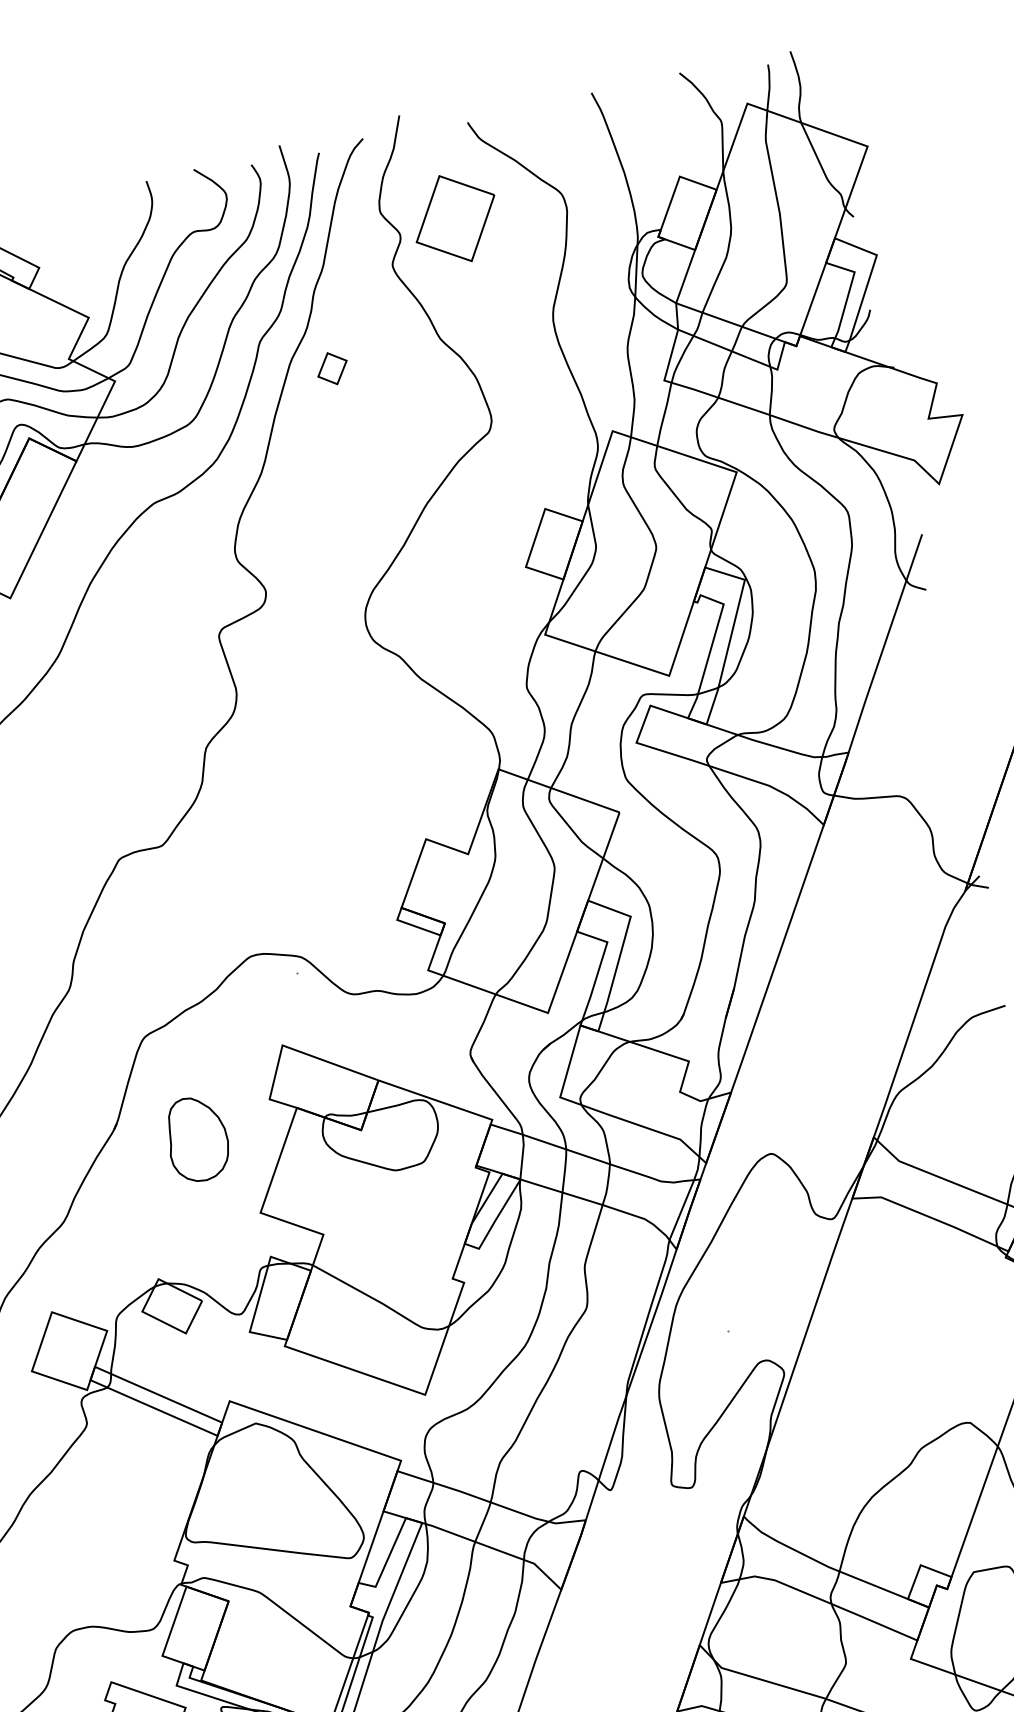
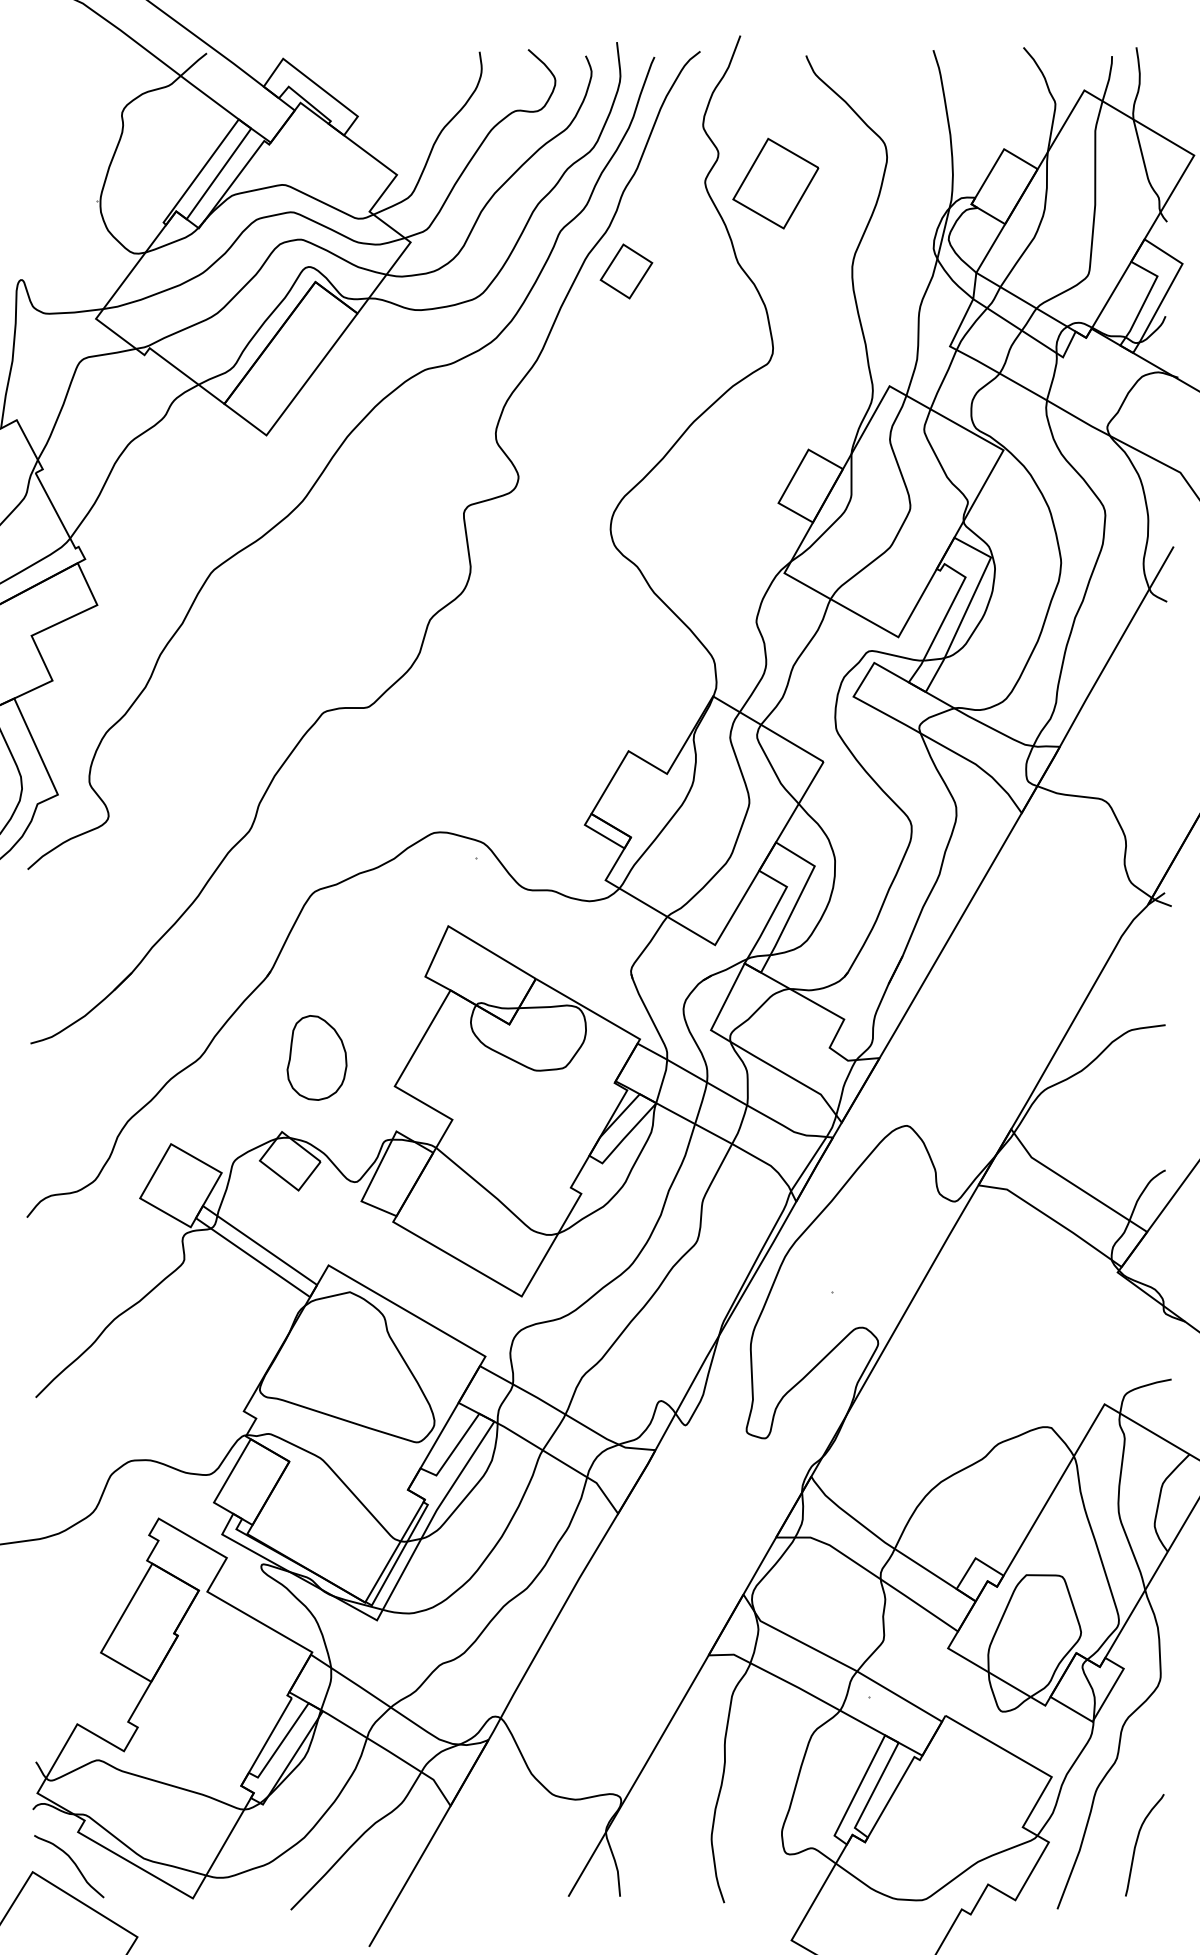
part: (455, 218) -> (775, 183), moved
part: (332, 368) -> (626, 271), size x1.67
part: (196, 1138) -> (316, 1057), moved

